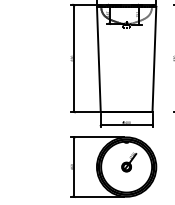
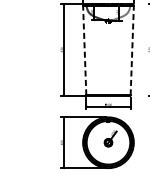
line: (98, 58) -> (84, 49), solid -> dashed
line: (154, 58) -> (132, 49), solid -> dashed

